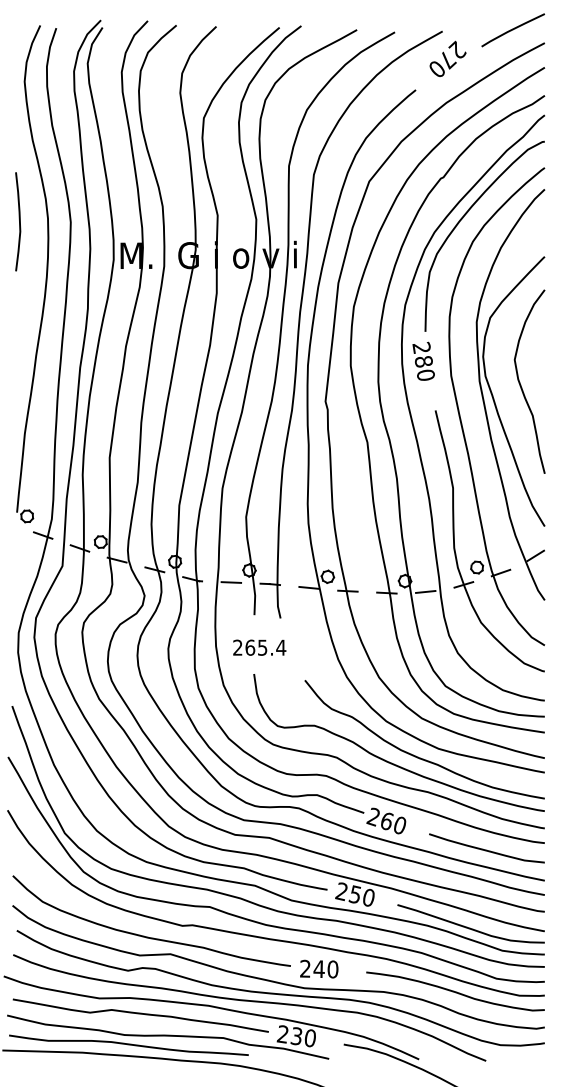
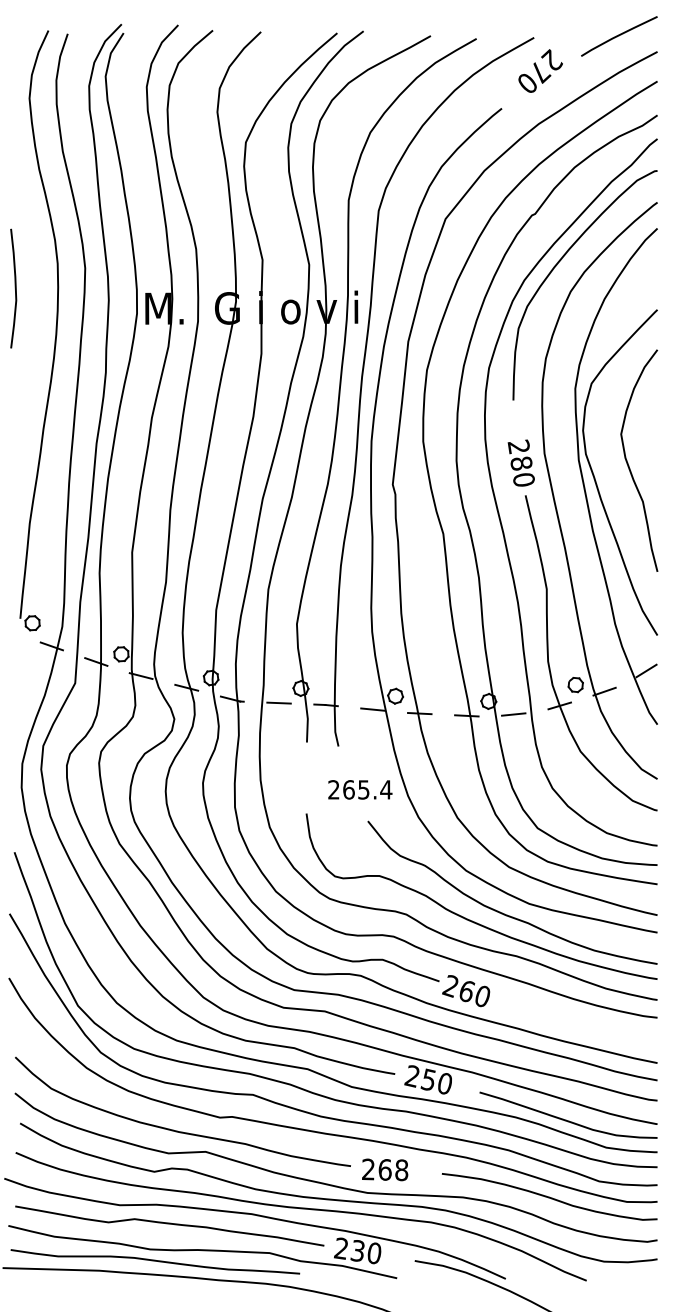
curve: (18, 221) -> (14, 288), moved
text: (423, 360) -> (520, 462), moved
text: (259, 647) -> (360, 789), moved
curve: (486, 849) -> (586, 1025), removed
text: (326, 968) -> (393, 1169), 240 -> 268

